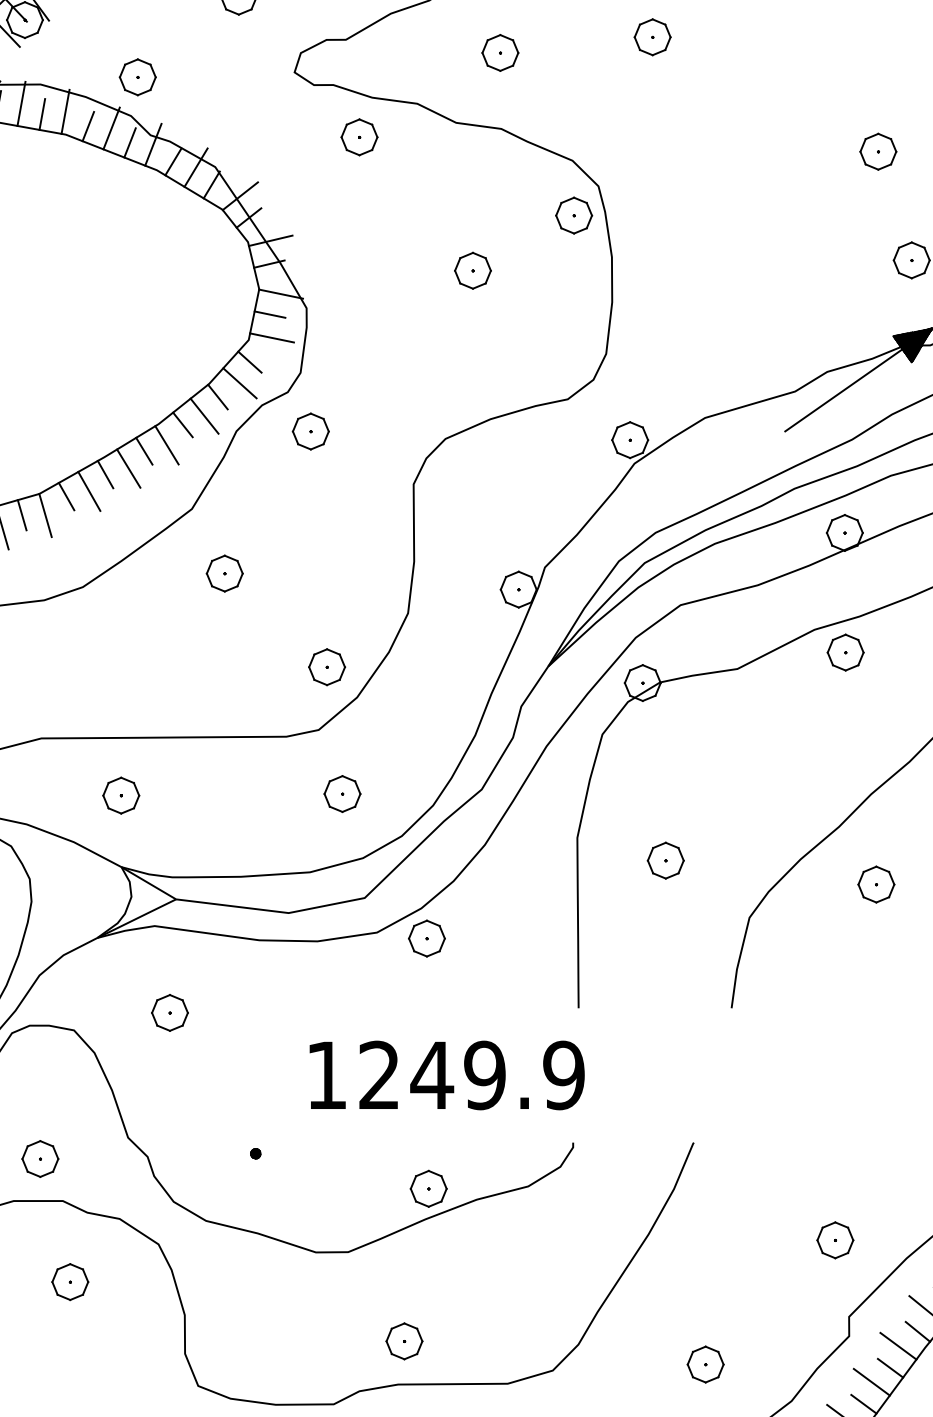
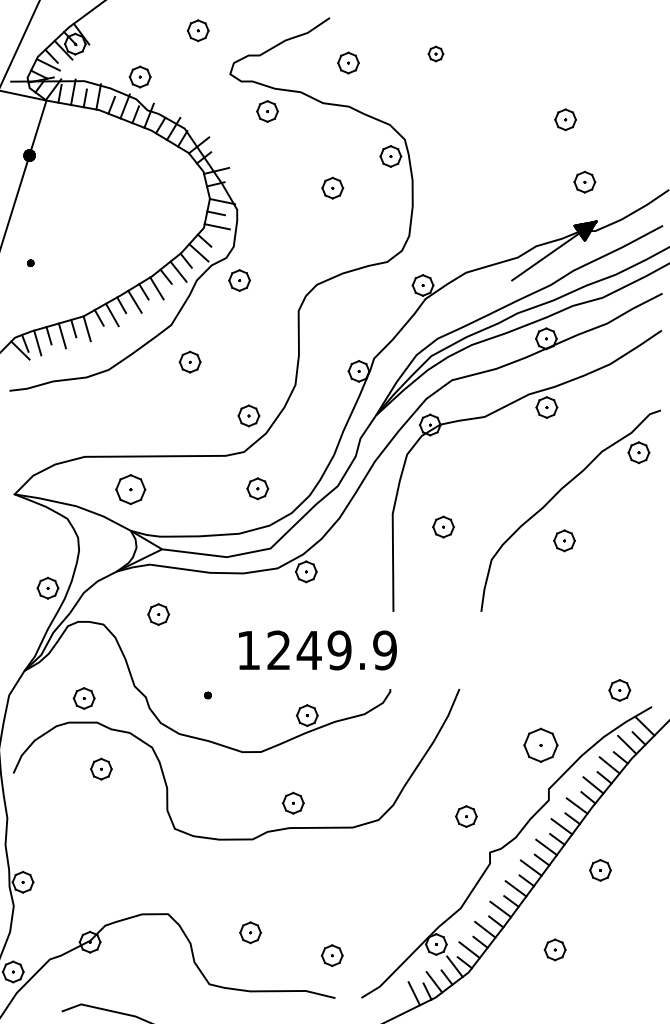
part: (651, 36) -> (435, 53), size x0.7
part: (120, 795) -> (130, 489), size x1.4
part: (834, 1239) -> (540, 744), size x1.6

